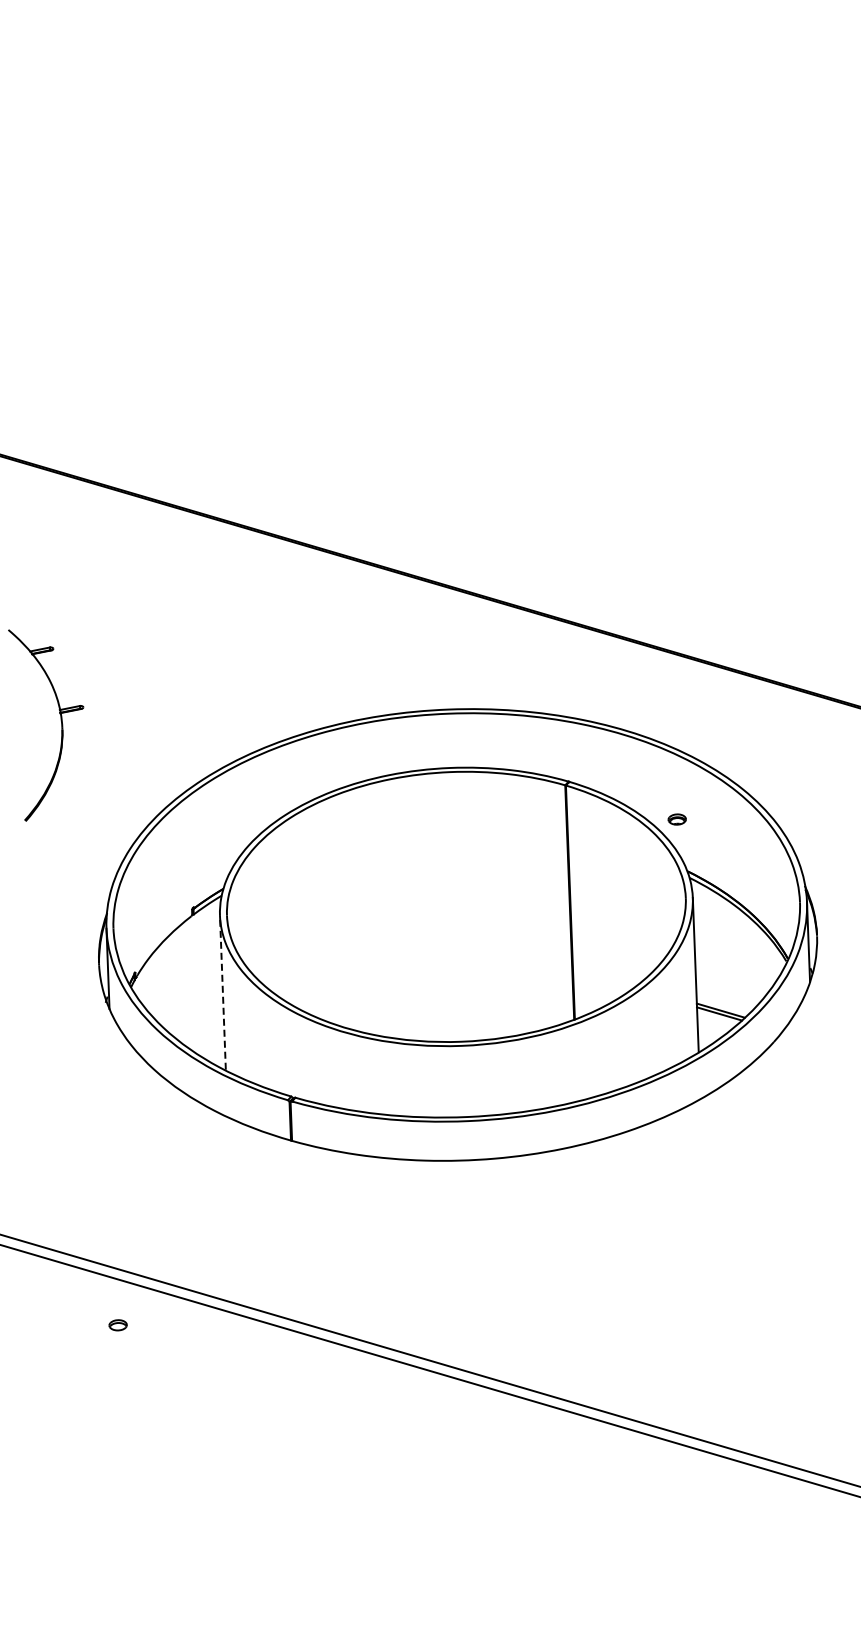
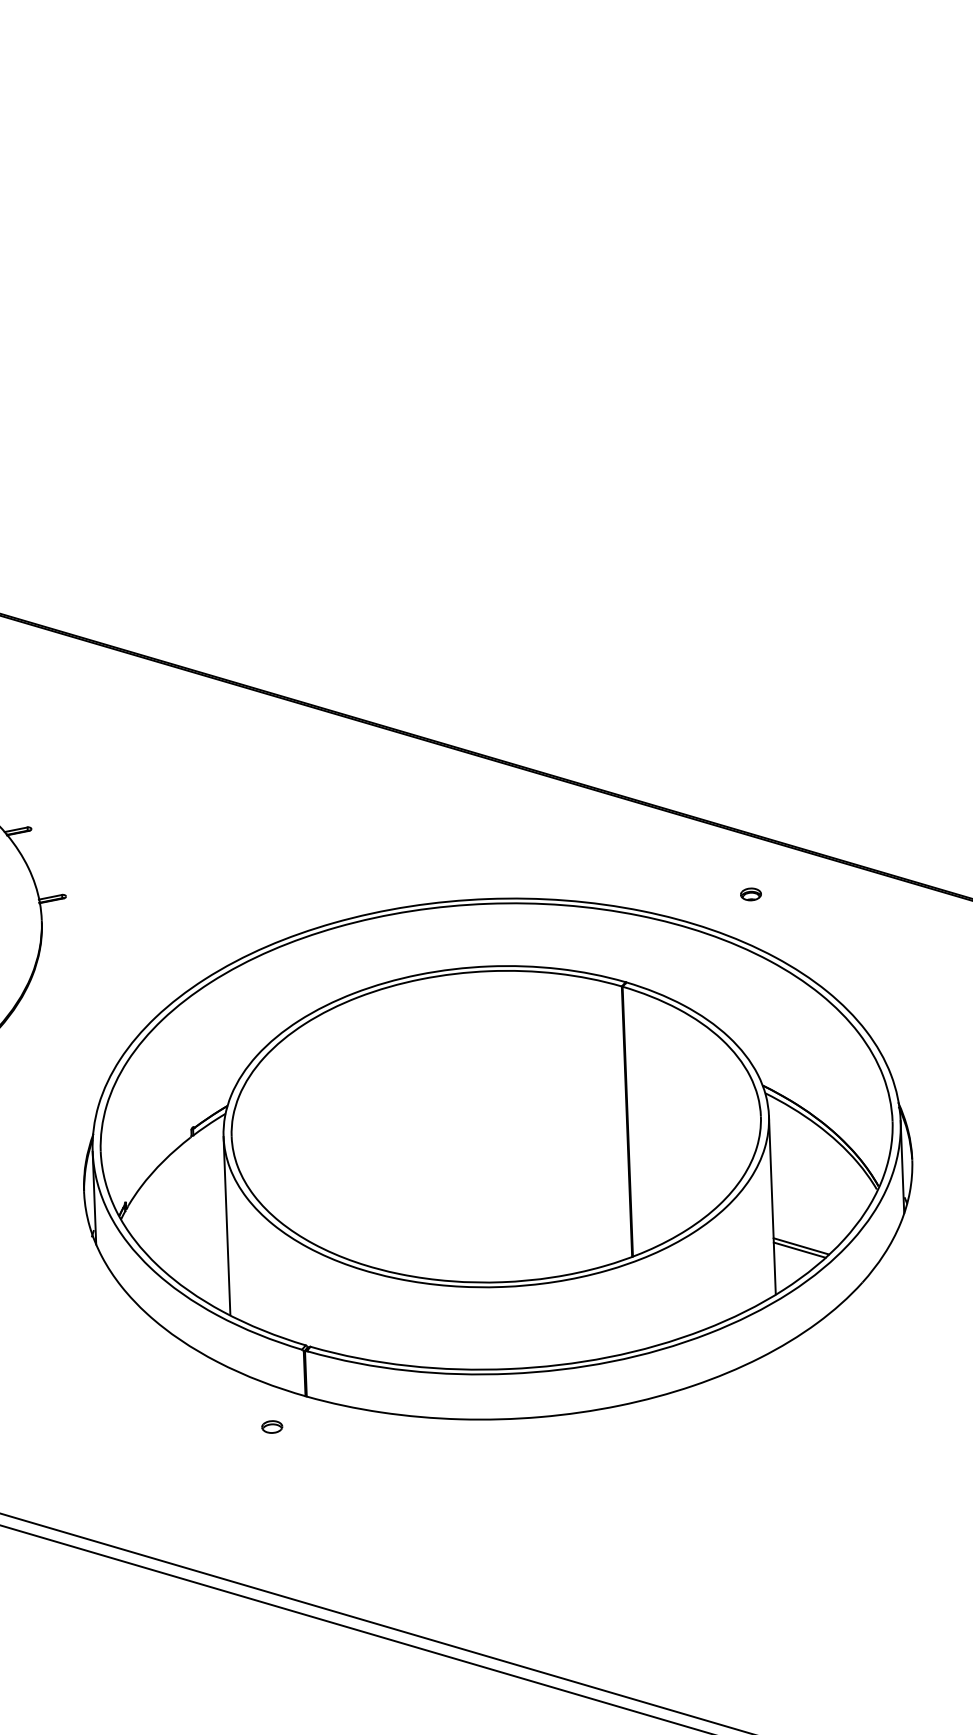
part: (676, 819) -> (750, 894), moved
line: (222, 992) -> (226, 1225), dashed -> solid
part: (117, 1325) -> (271, 1427), moved

